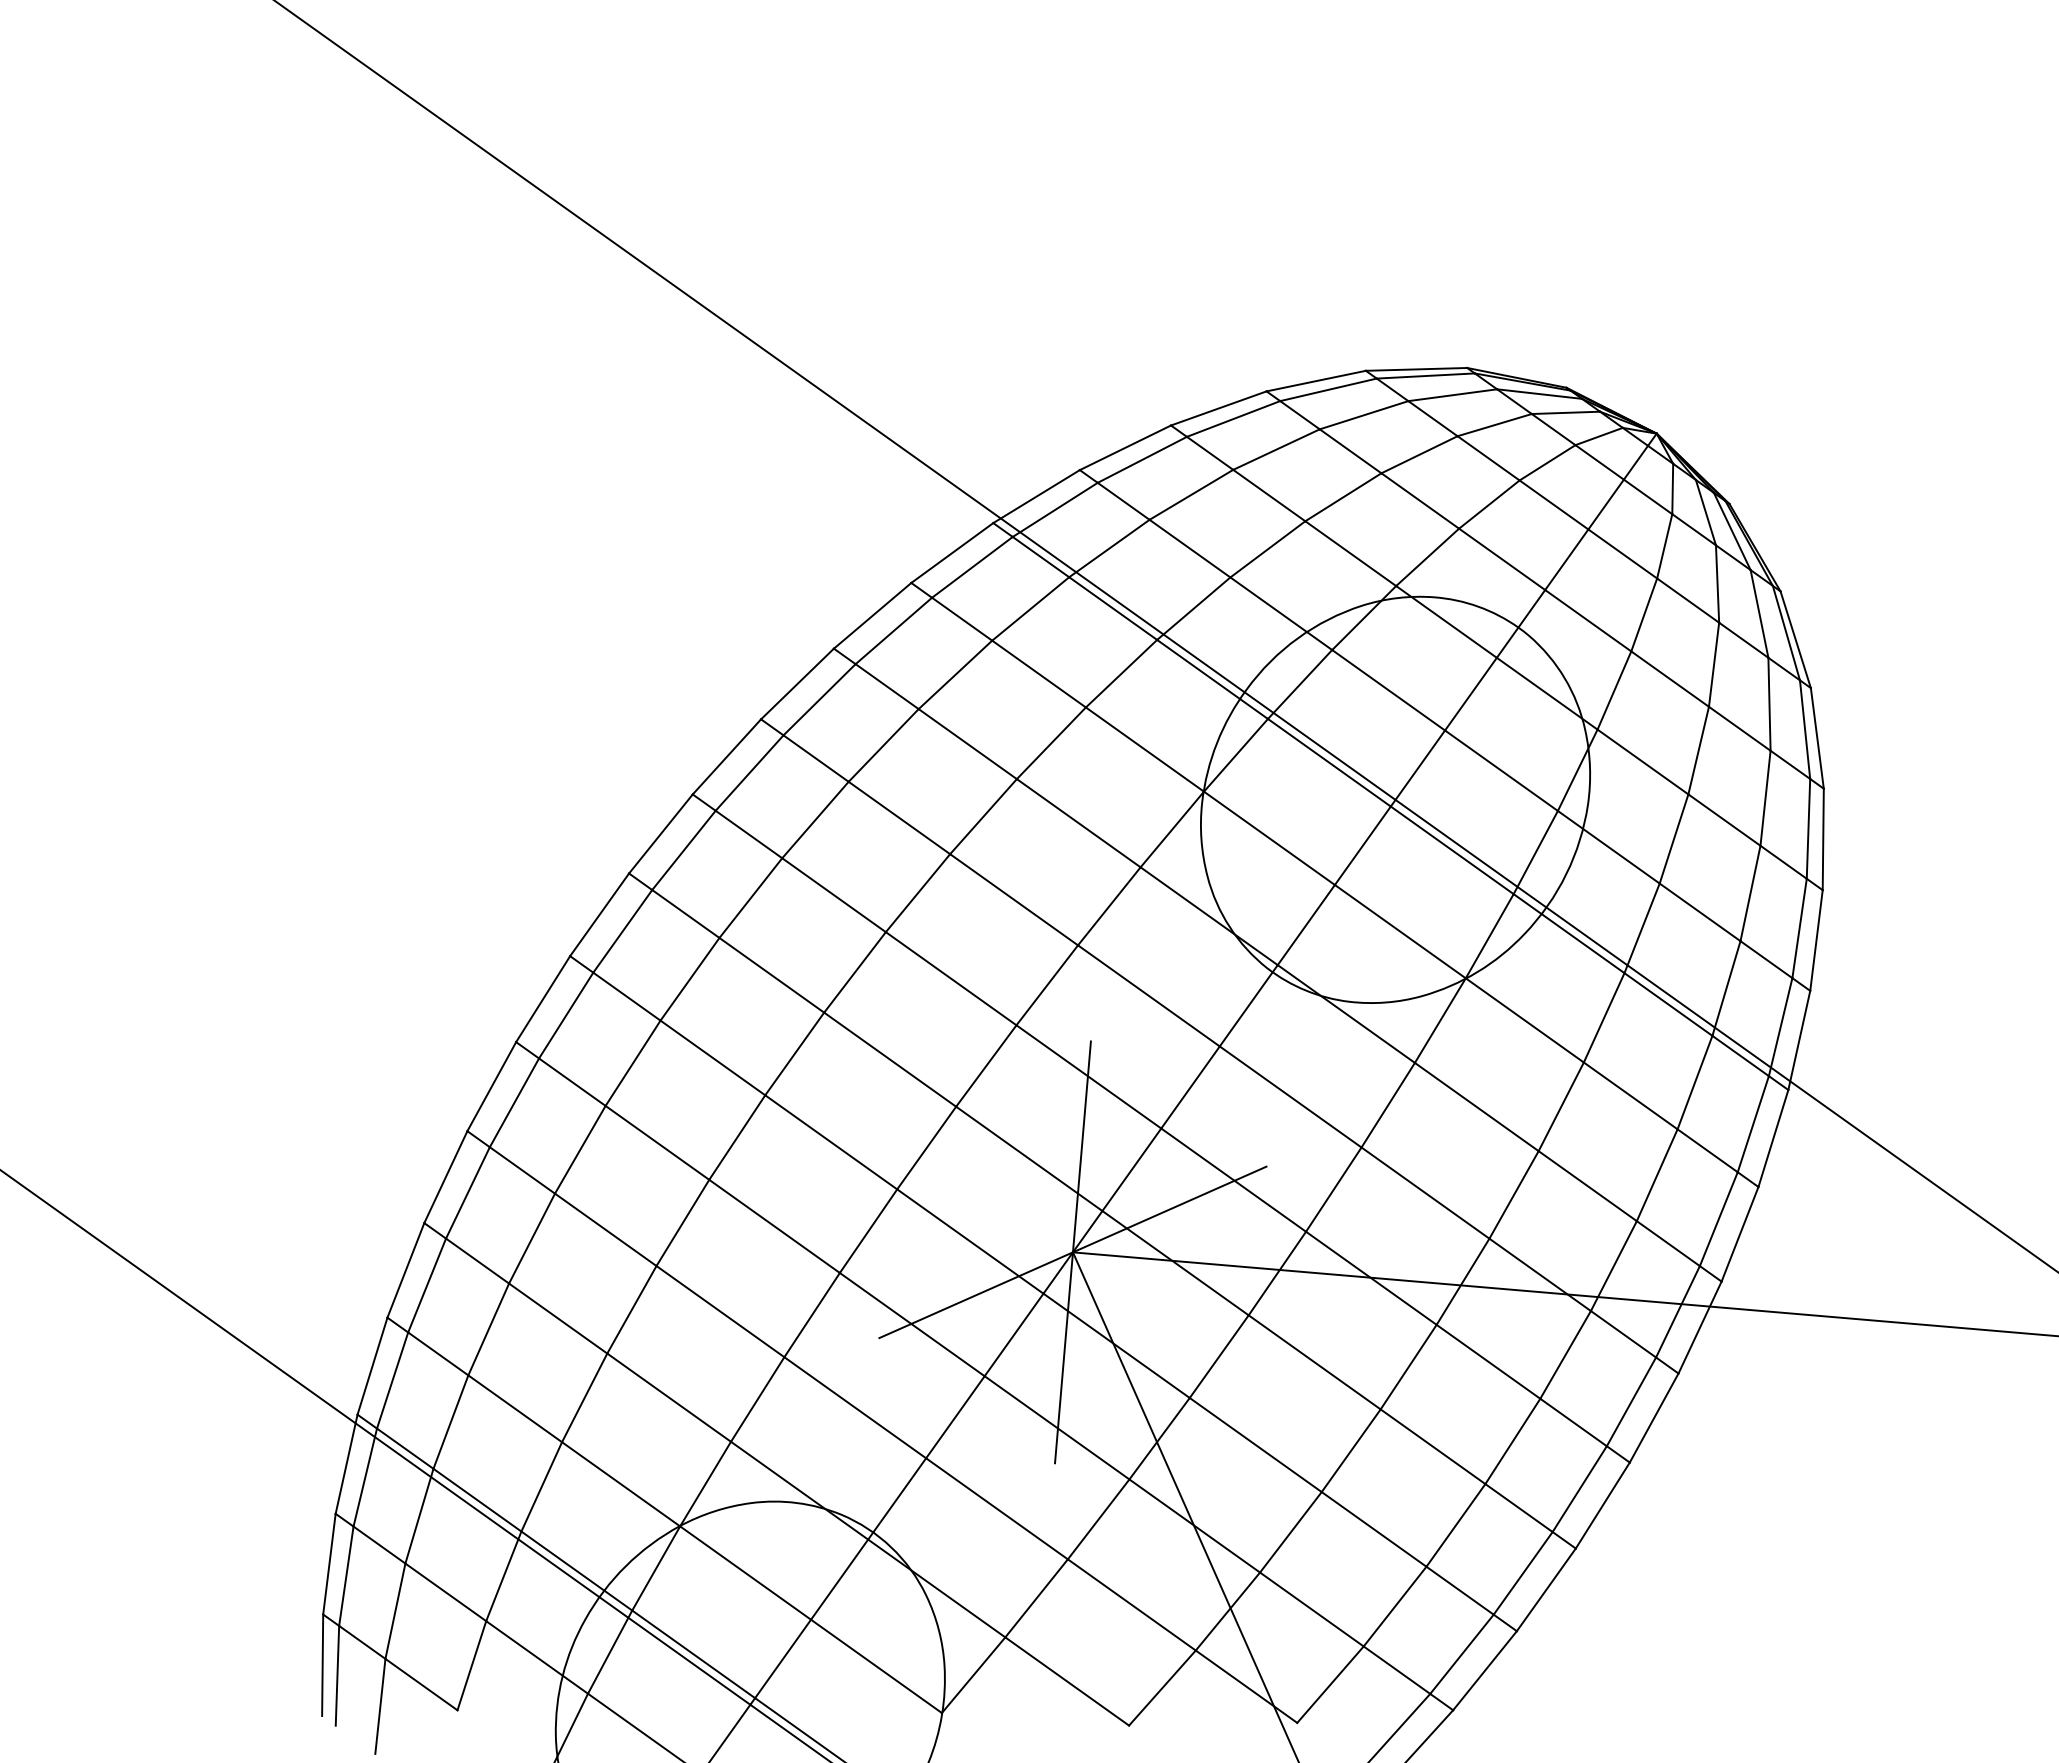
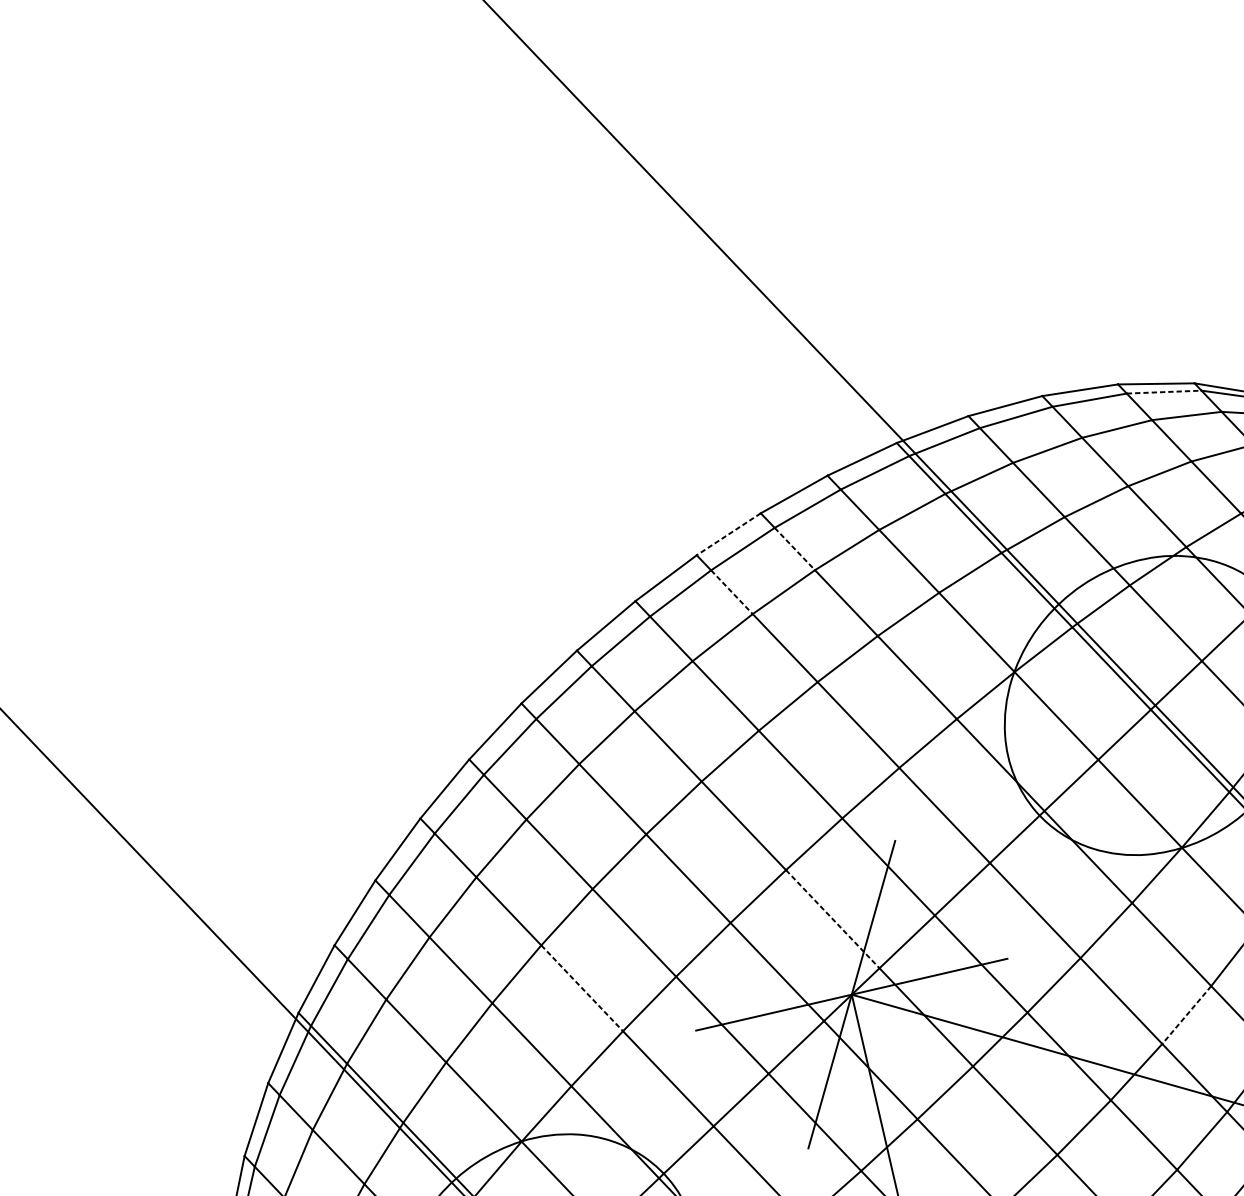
line: (1328, 389) -> (1164, 391), solid -> dashed
line: (797, 684) -> (728, 534), solid -> dashed
line: (887, 686) -> (795, 548), solid -> dashed
line: (816, 758) -> (732, 592), solid -> dashed
line: (1029, 1158) -> (832, 918), solid -> dashed
line: (1513, 1195) -> (1186, 1015), solid -> dashed
line: (720, 1311) -> (582, 988), solid -> dashed

